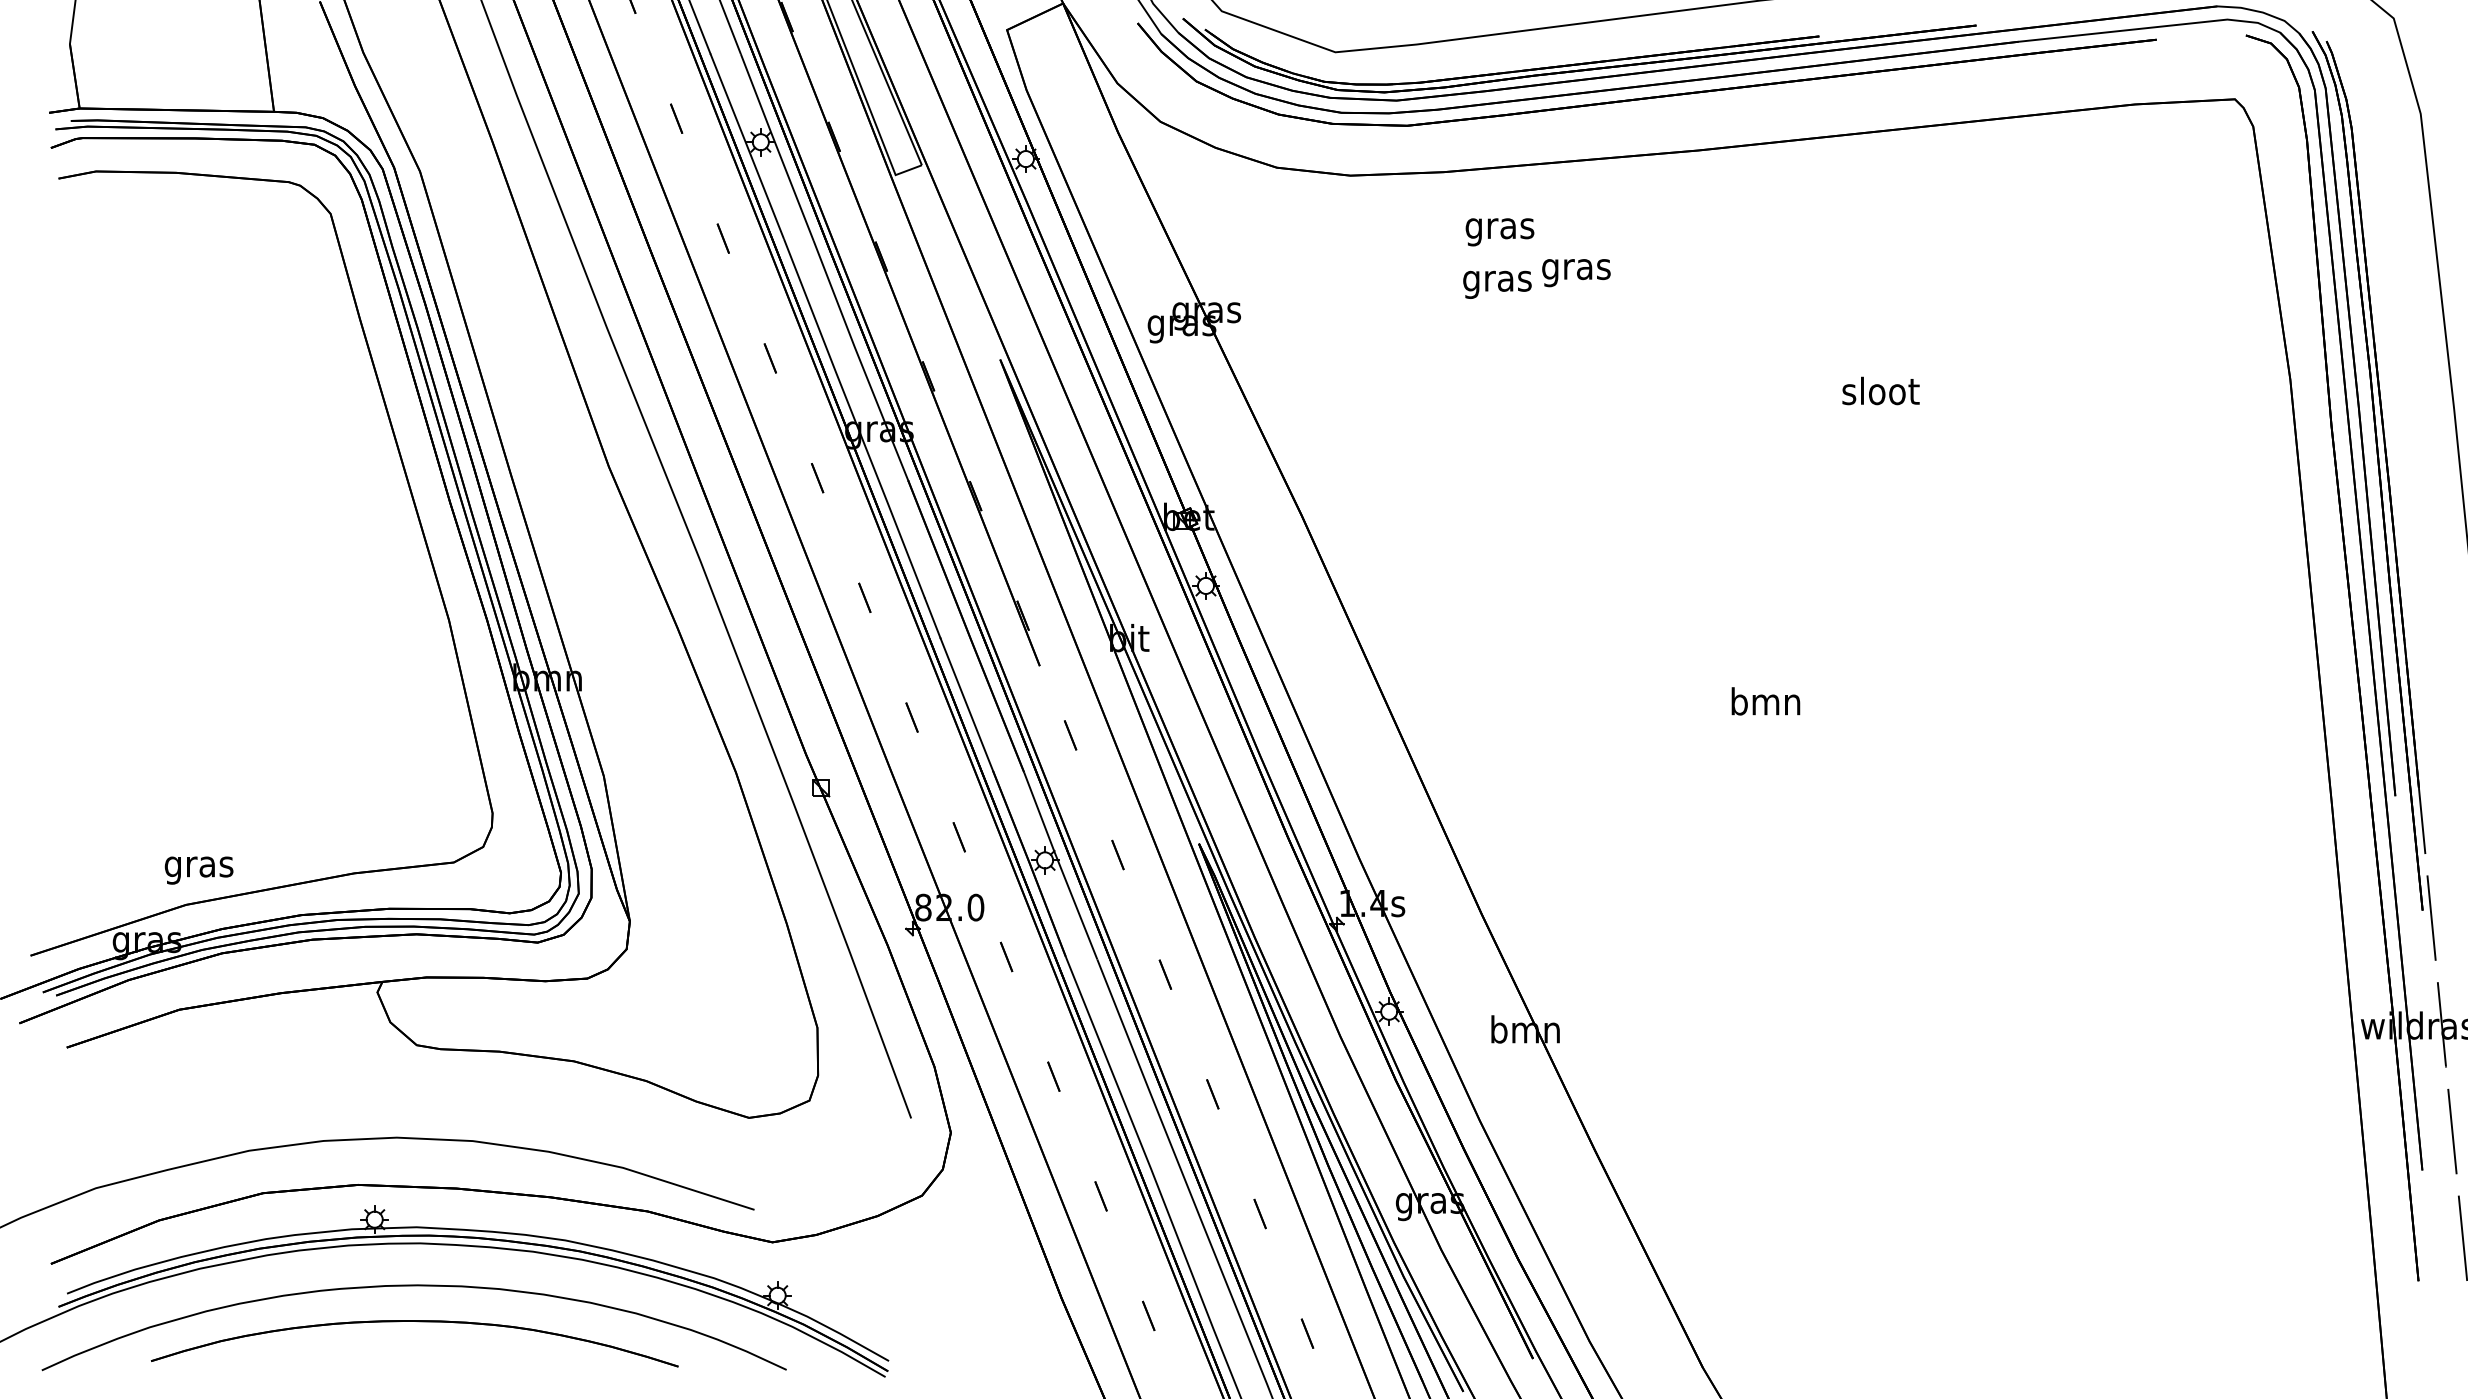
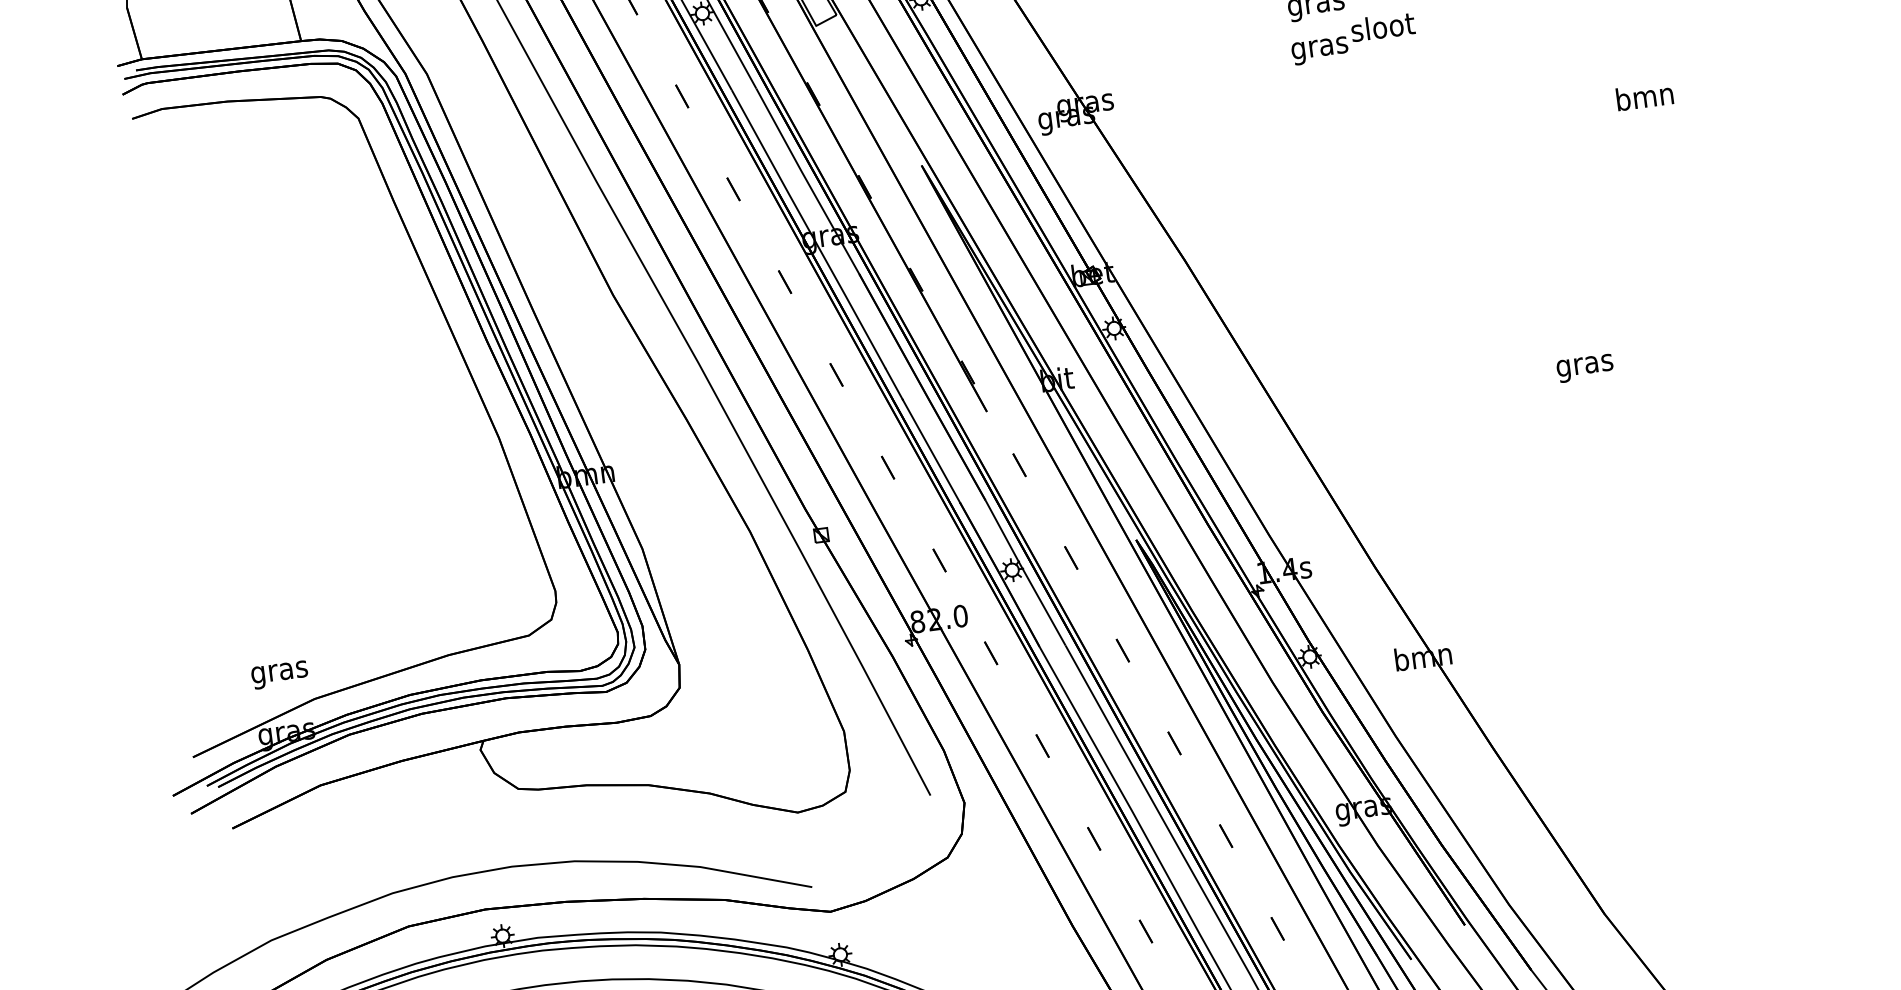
text: (1576, 269) -> (1383, 29), gras -> sloot
text: (1880, 390) -> (1644, 96), sloot -> bmn
text: (1765, 704) -> (1584, 365), bmn -> gras
text: (198, 870) -> (279, 675), moved

